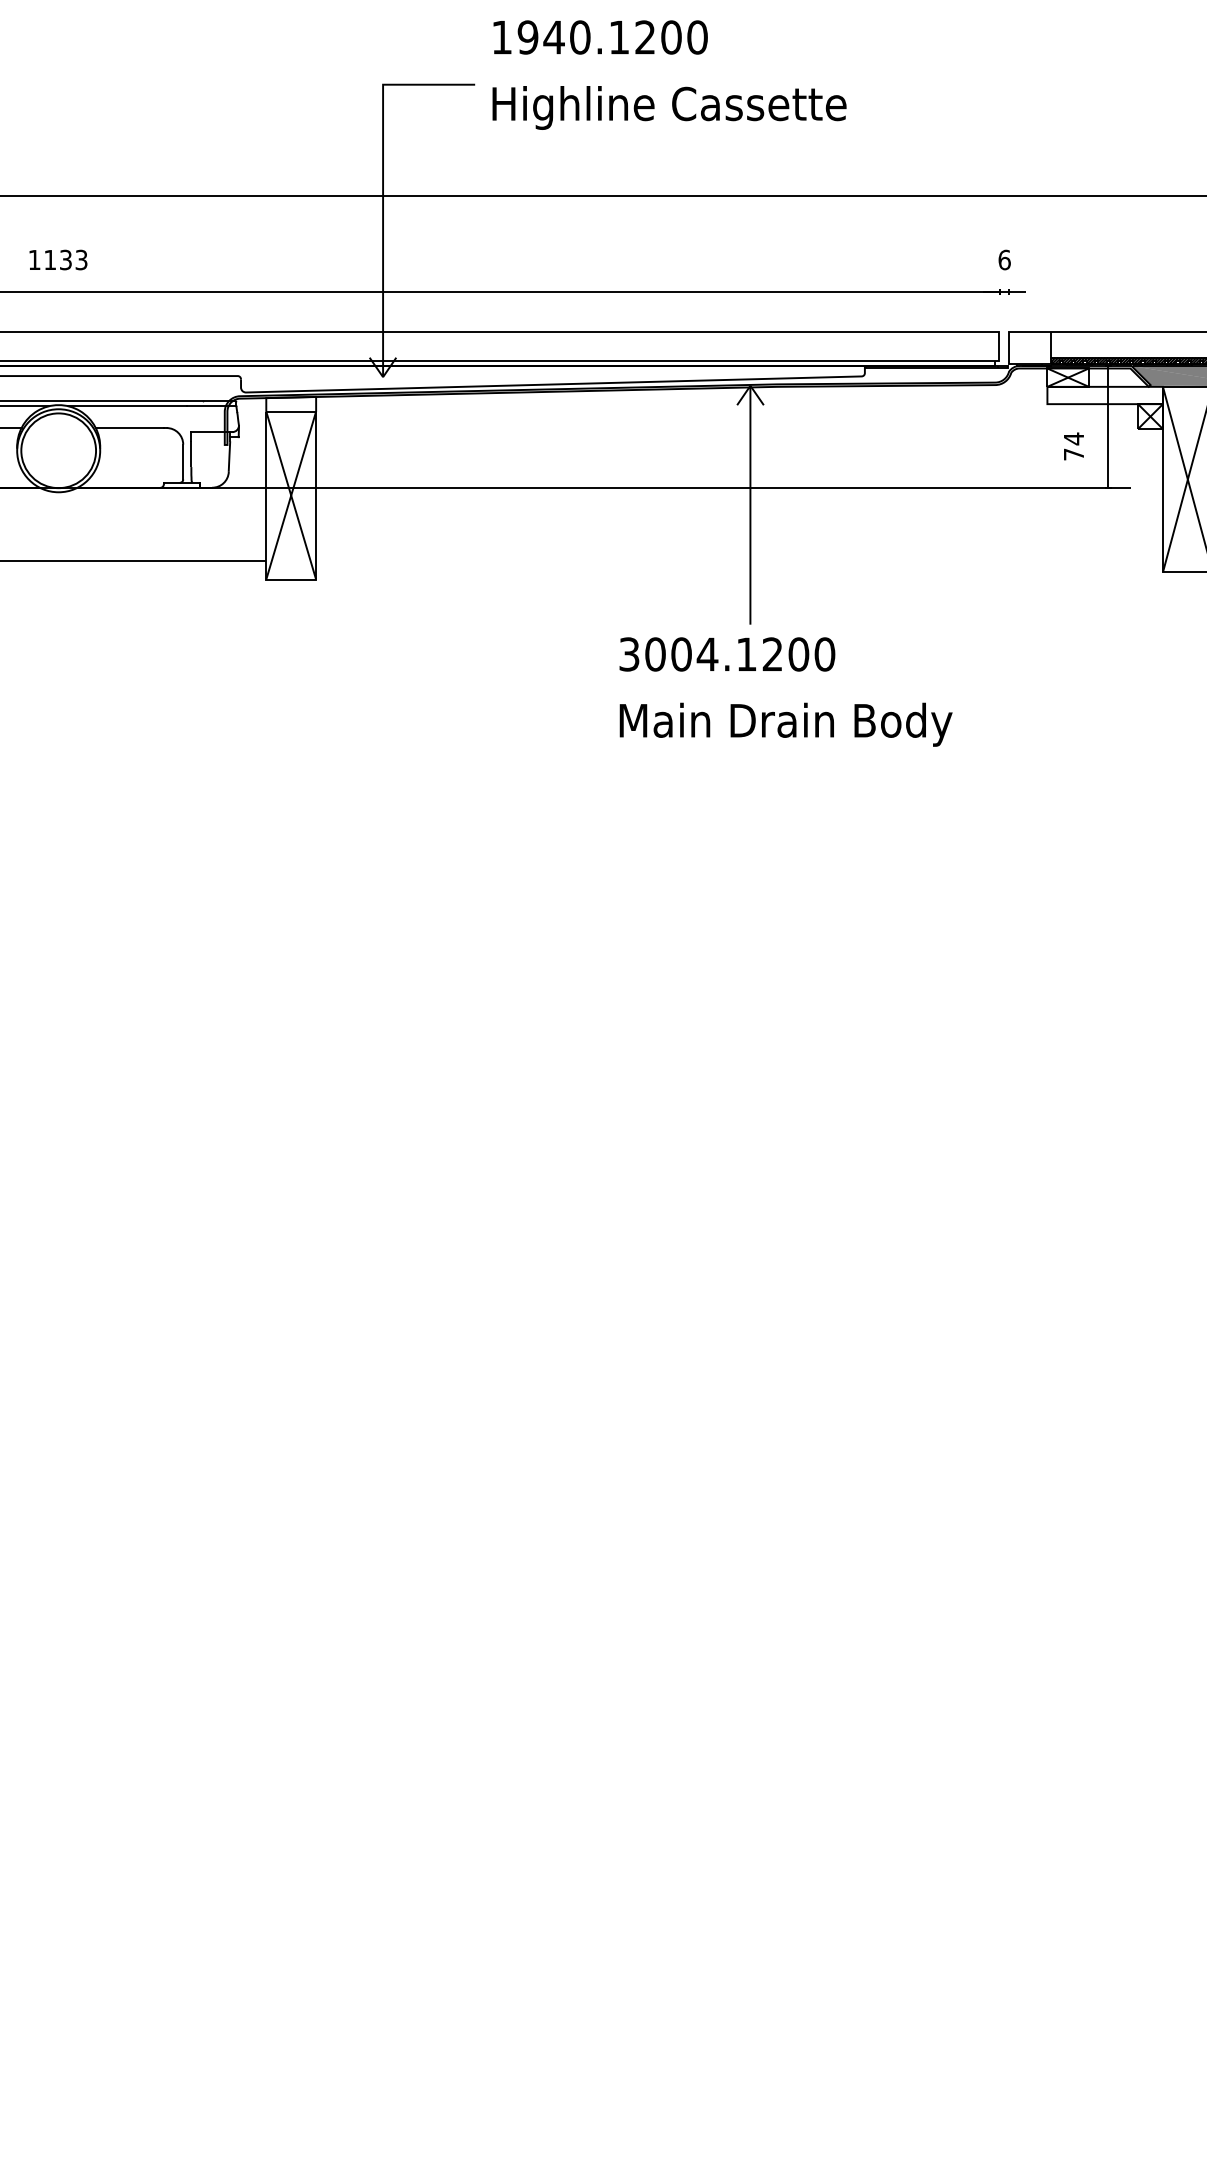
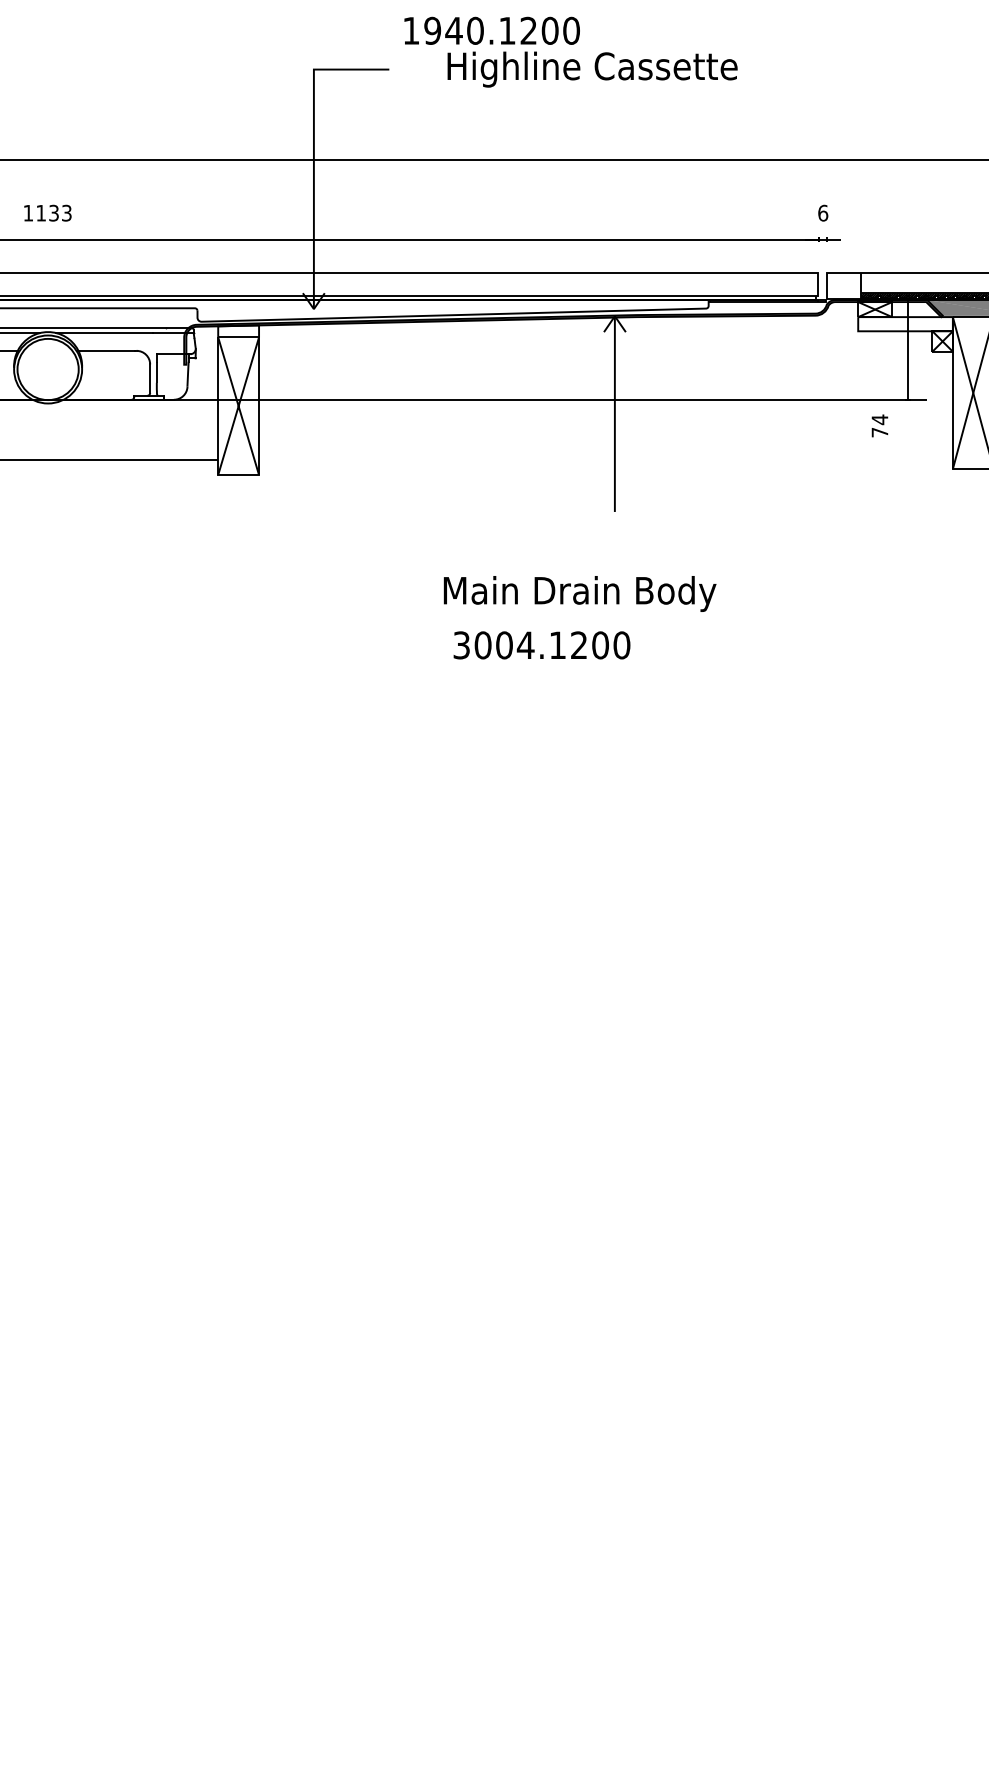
text: (669, 107) -> (592, 69), moved
text: (1073, 445) -> (879, 425), moved
text: (726, 654) -> (541, 645), moved
text: (785, 724) -> (579, 593), moved

